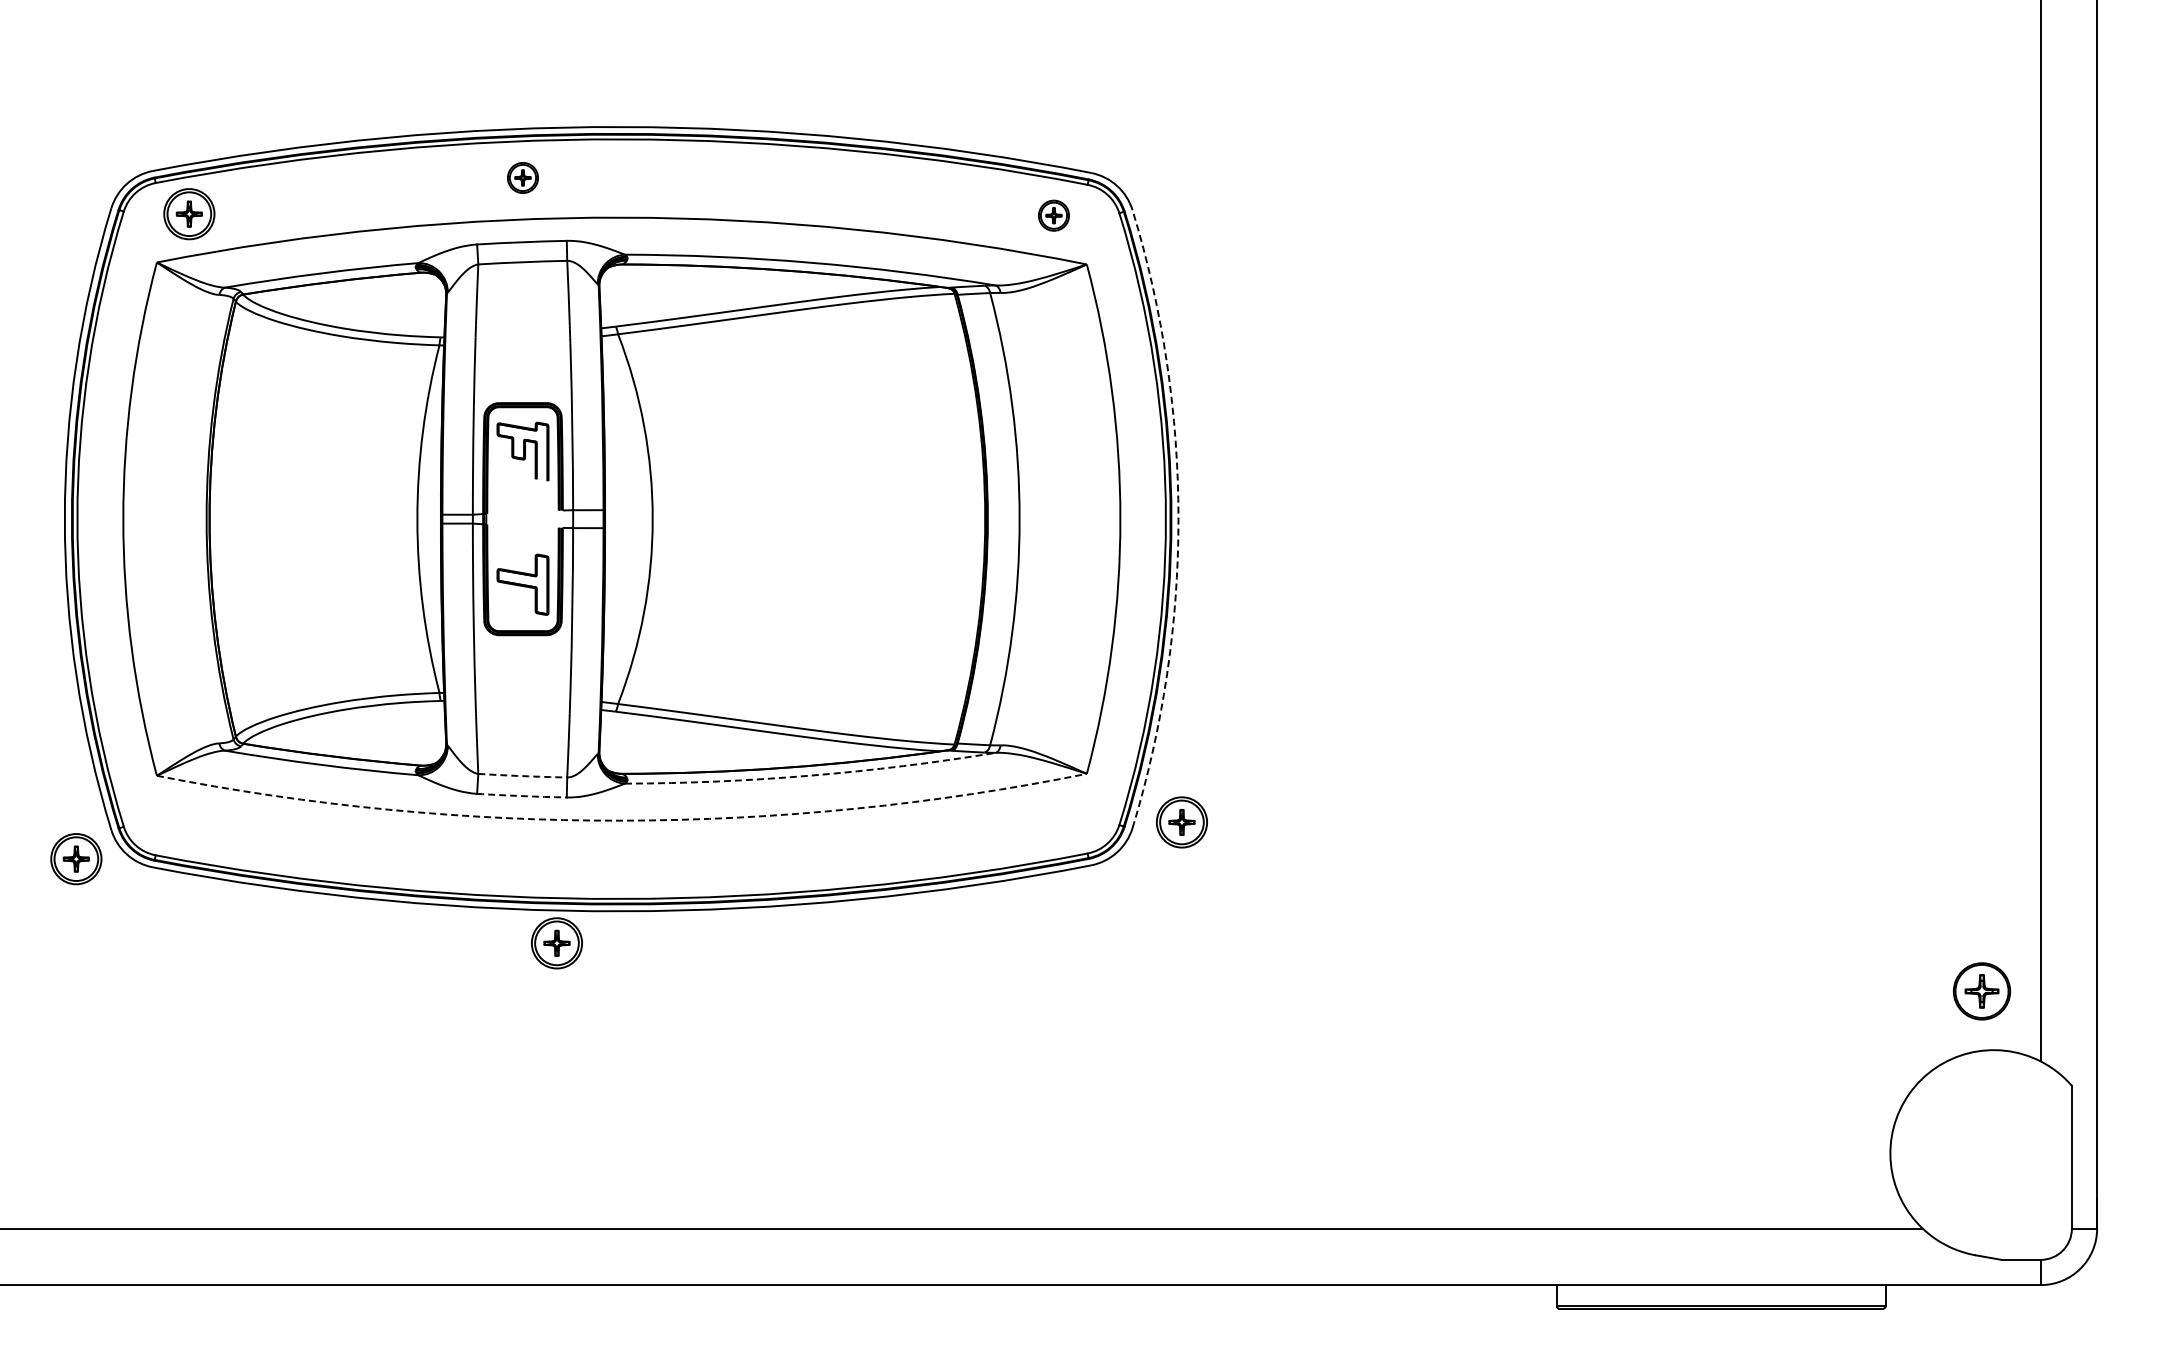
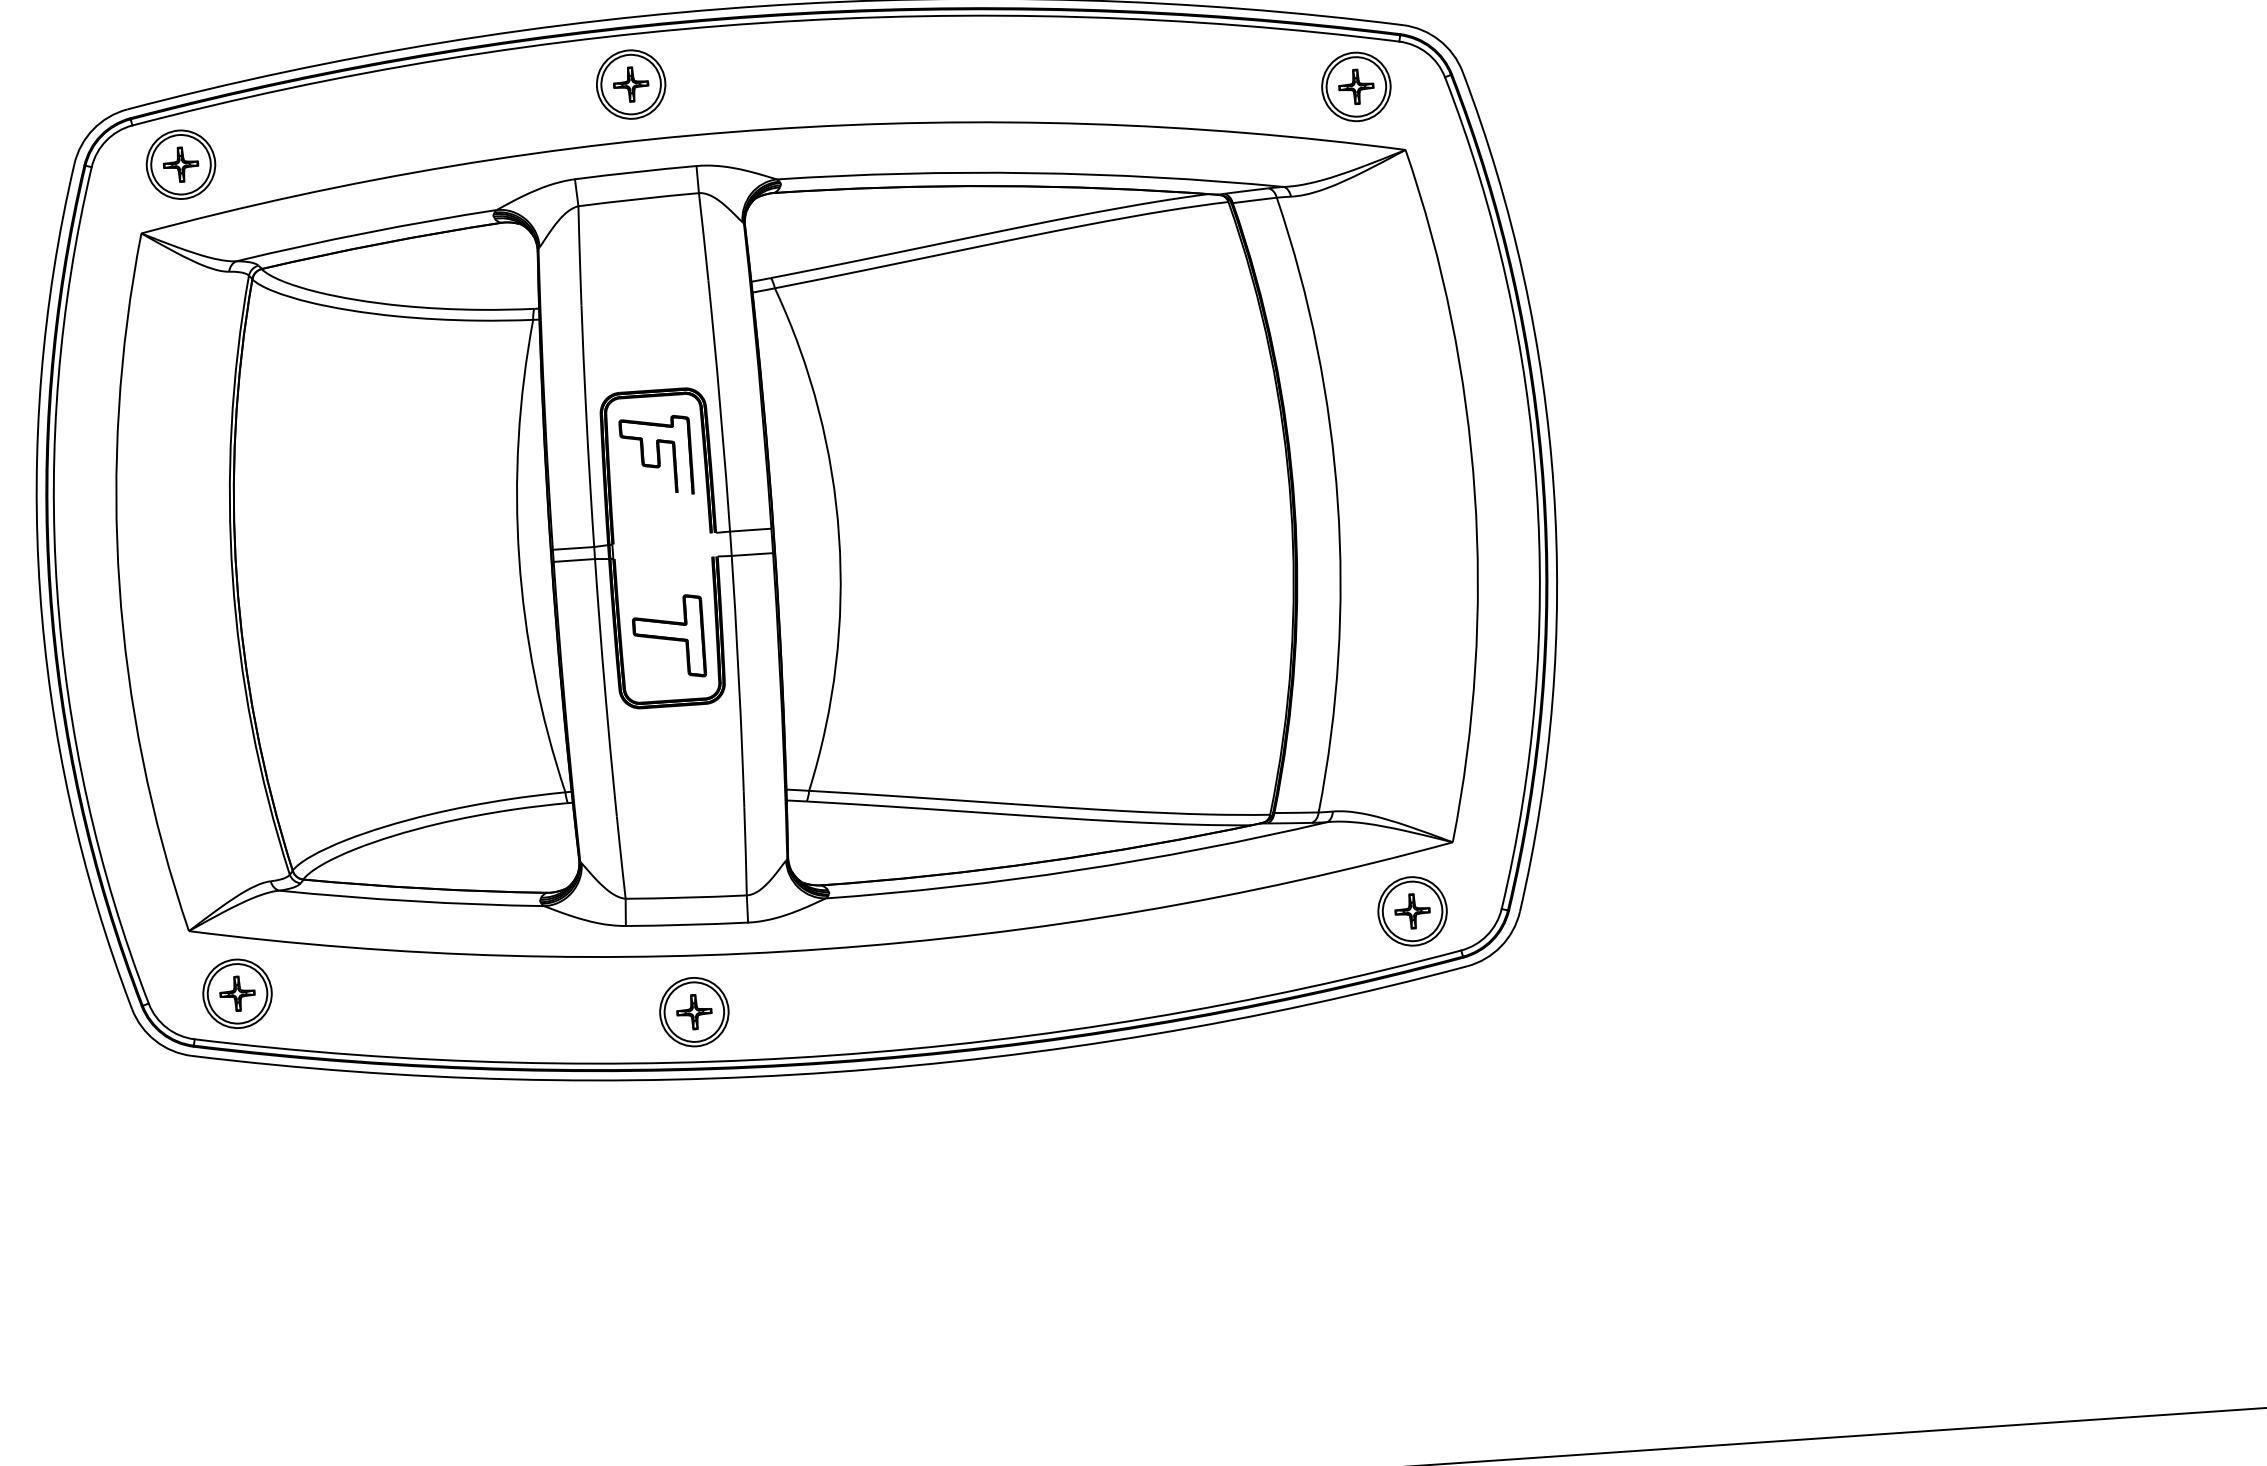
part: (522, 177) -> (630, 84), size x1.67
part: (1053, 215) -> (1355, 86), size x1.67
arc: (1178, 519) -> (1553, 488), dashed -> solid
arc: (811, 775) -> (1078, 870), dashed -> solid
arc: (522, 776) -> (685, 898), dashed -> solid
arc: (521, 796) -> (686, 925), dashed -> solid
arc: (621, 820) -> (824, 948), dashed -> solid
part: (1181, 822) -> (1411, 911), moved
part: (76, 859) -> (237, 994), moved
part: (556, 943) -> (693, 1012), moved

